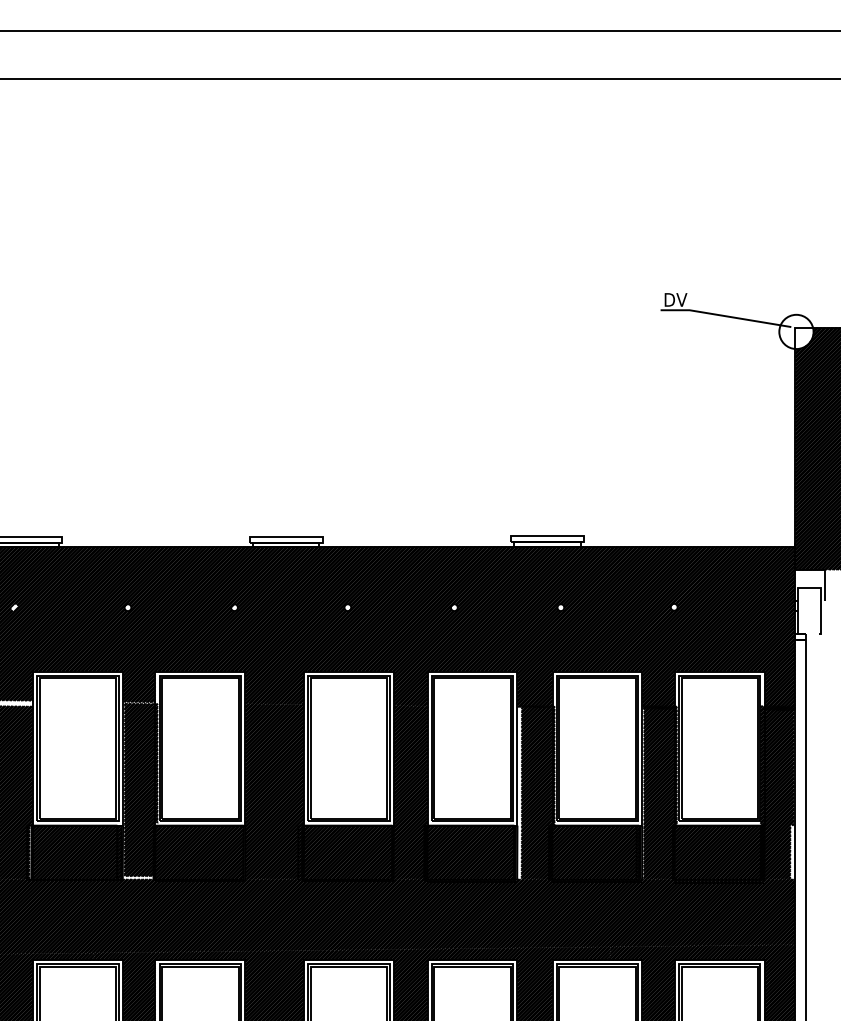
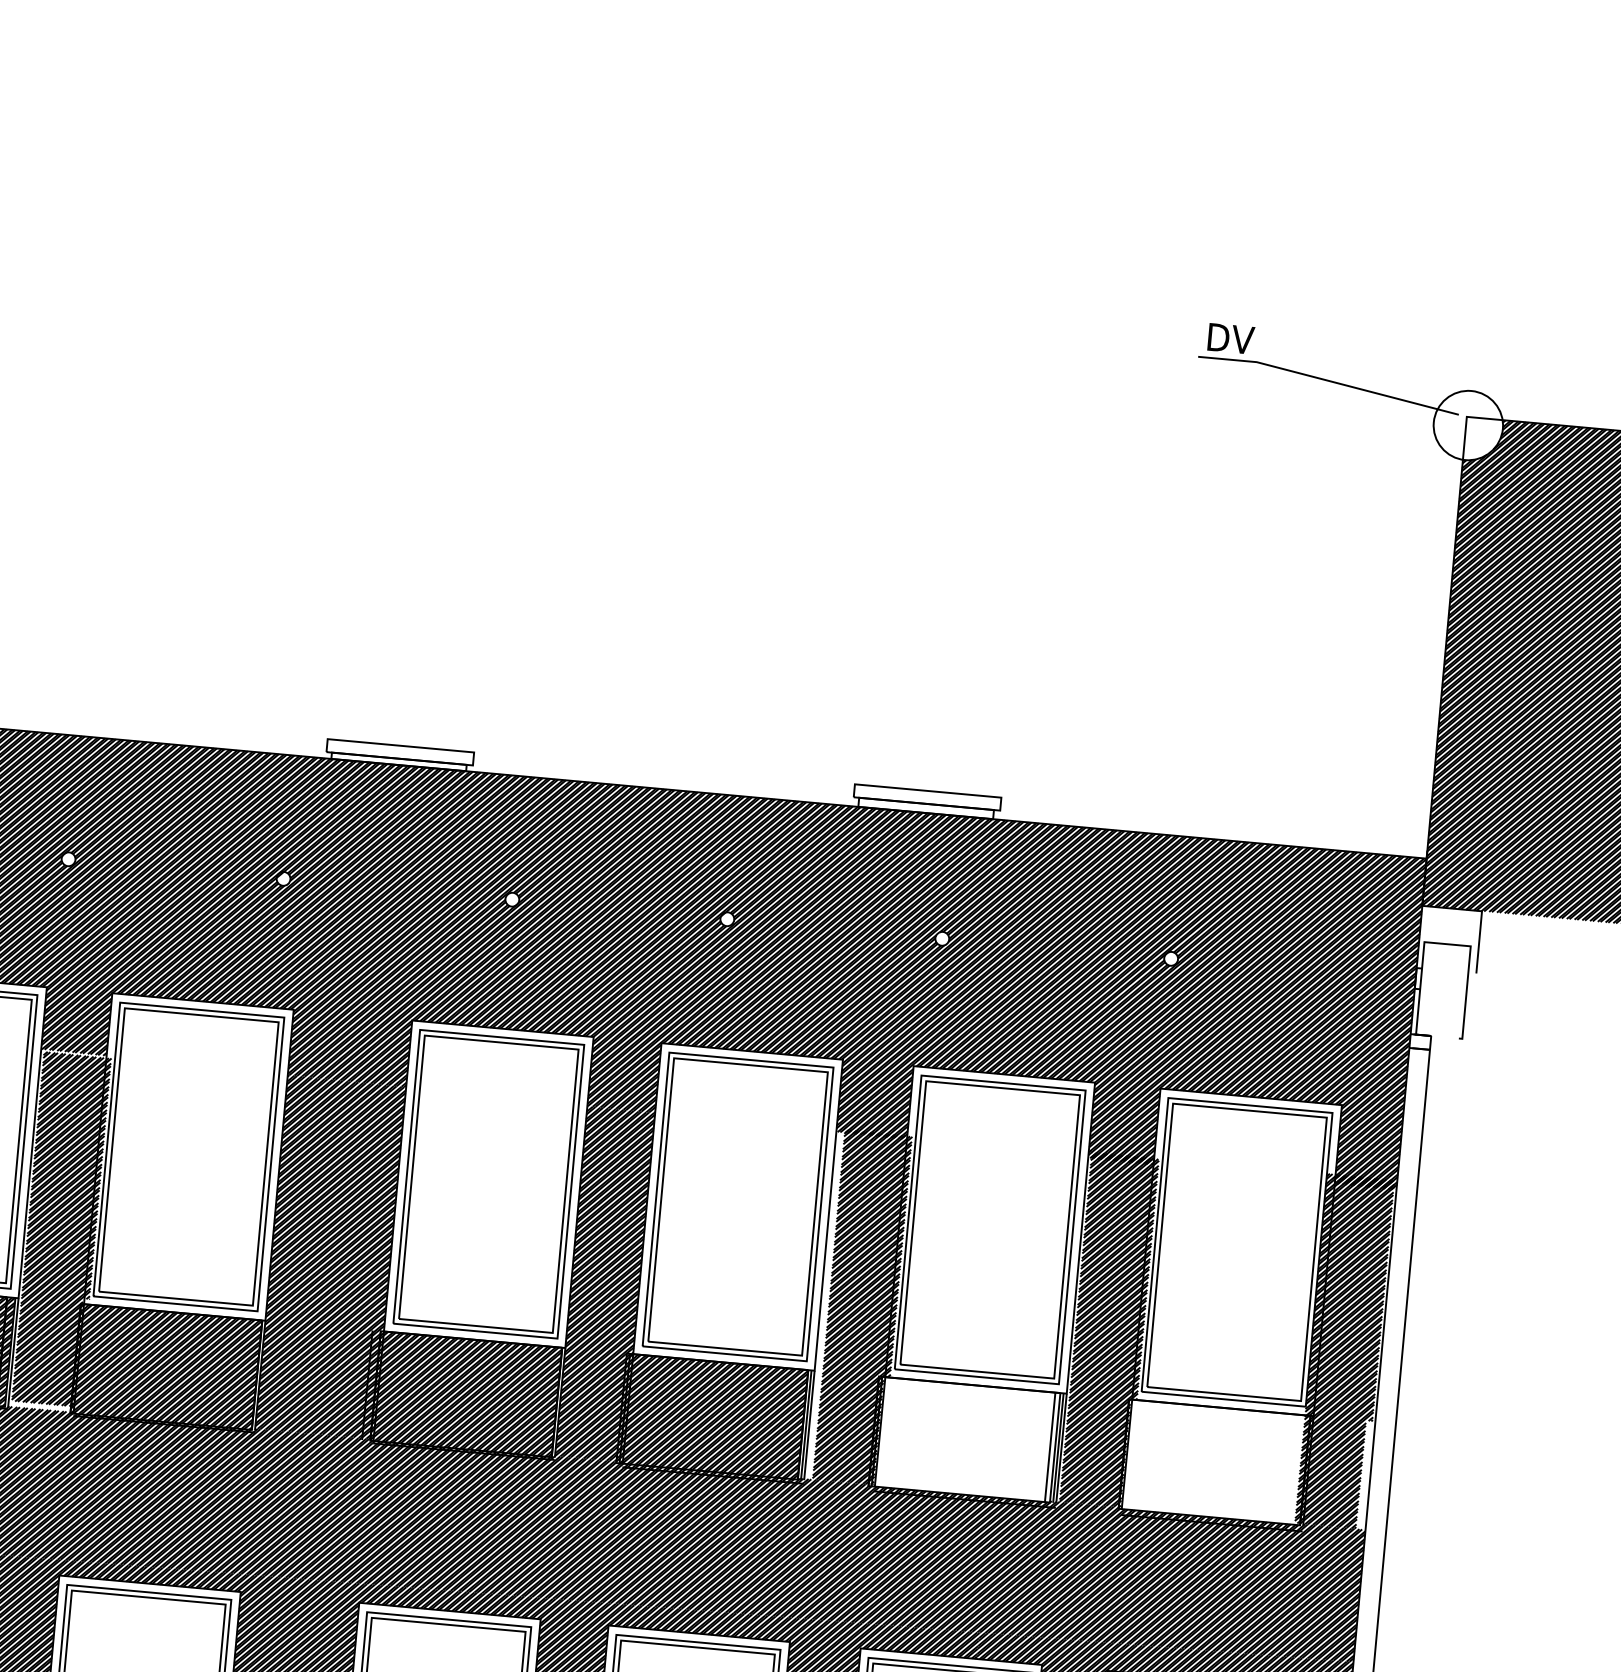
hatch: (594, 852) -> (965, 1439), removed
hatch: (718, 852) -> (1215, 1461), removed

